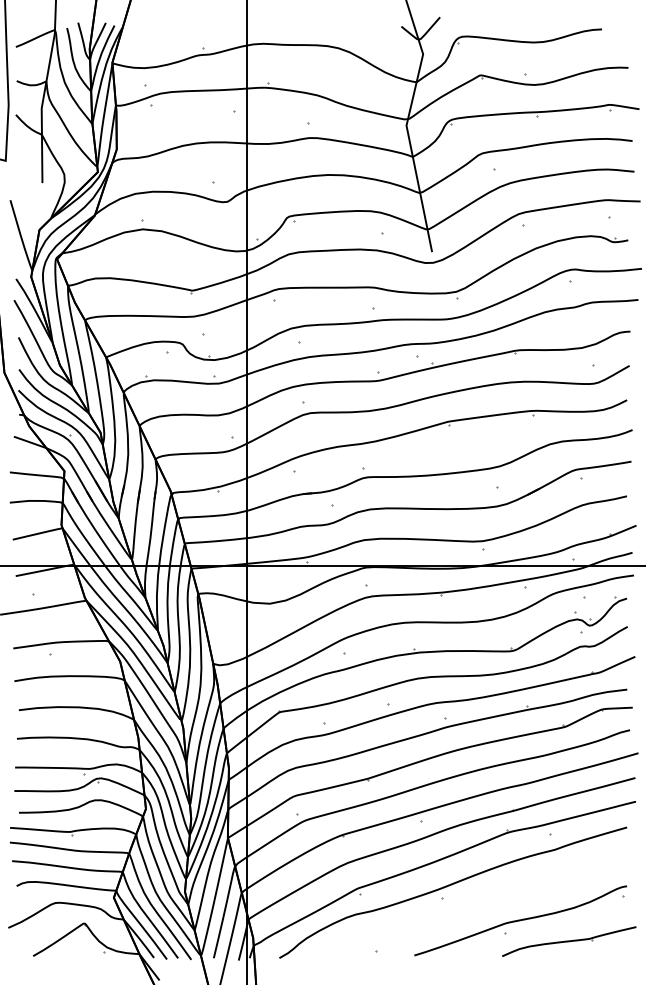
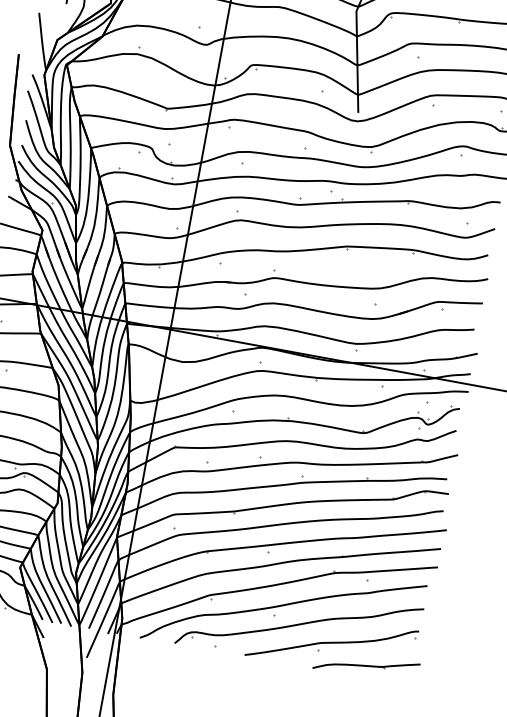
part: (475, 906) -> (298, 625), added

